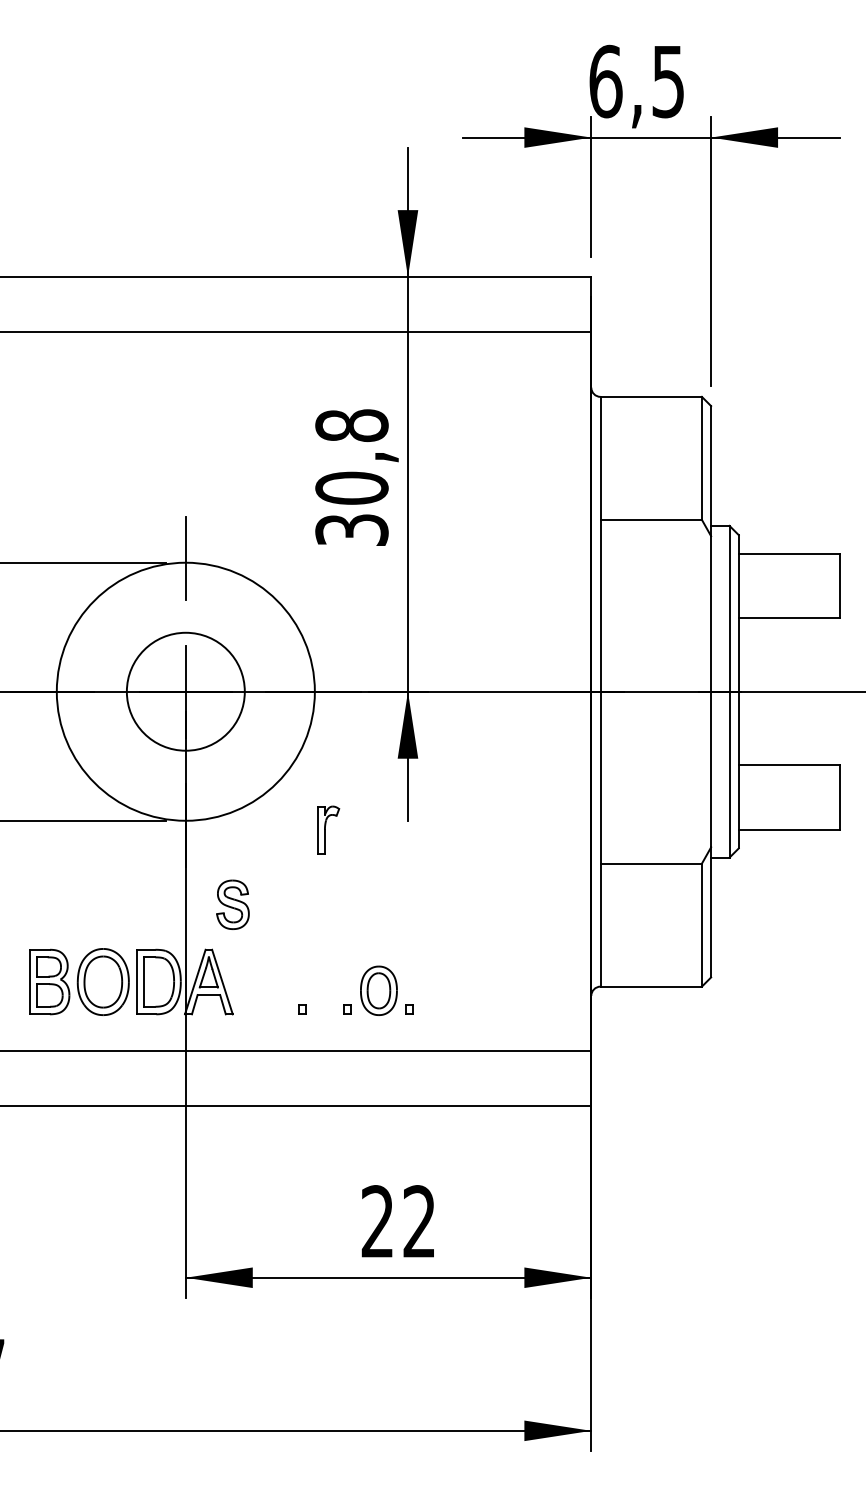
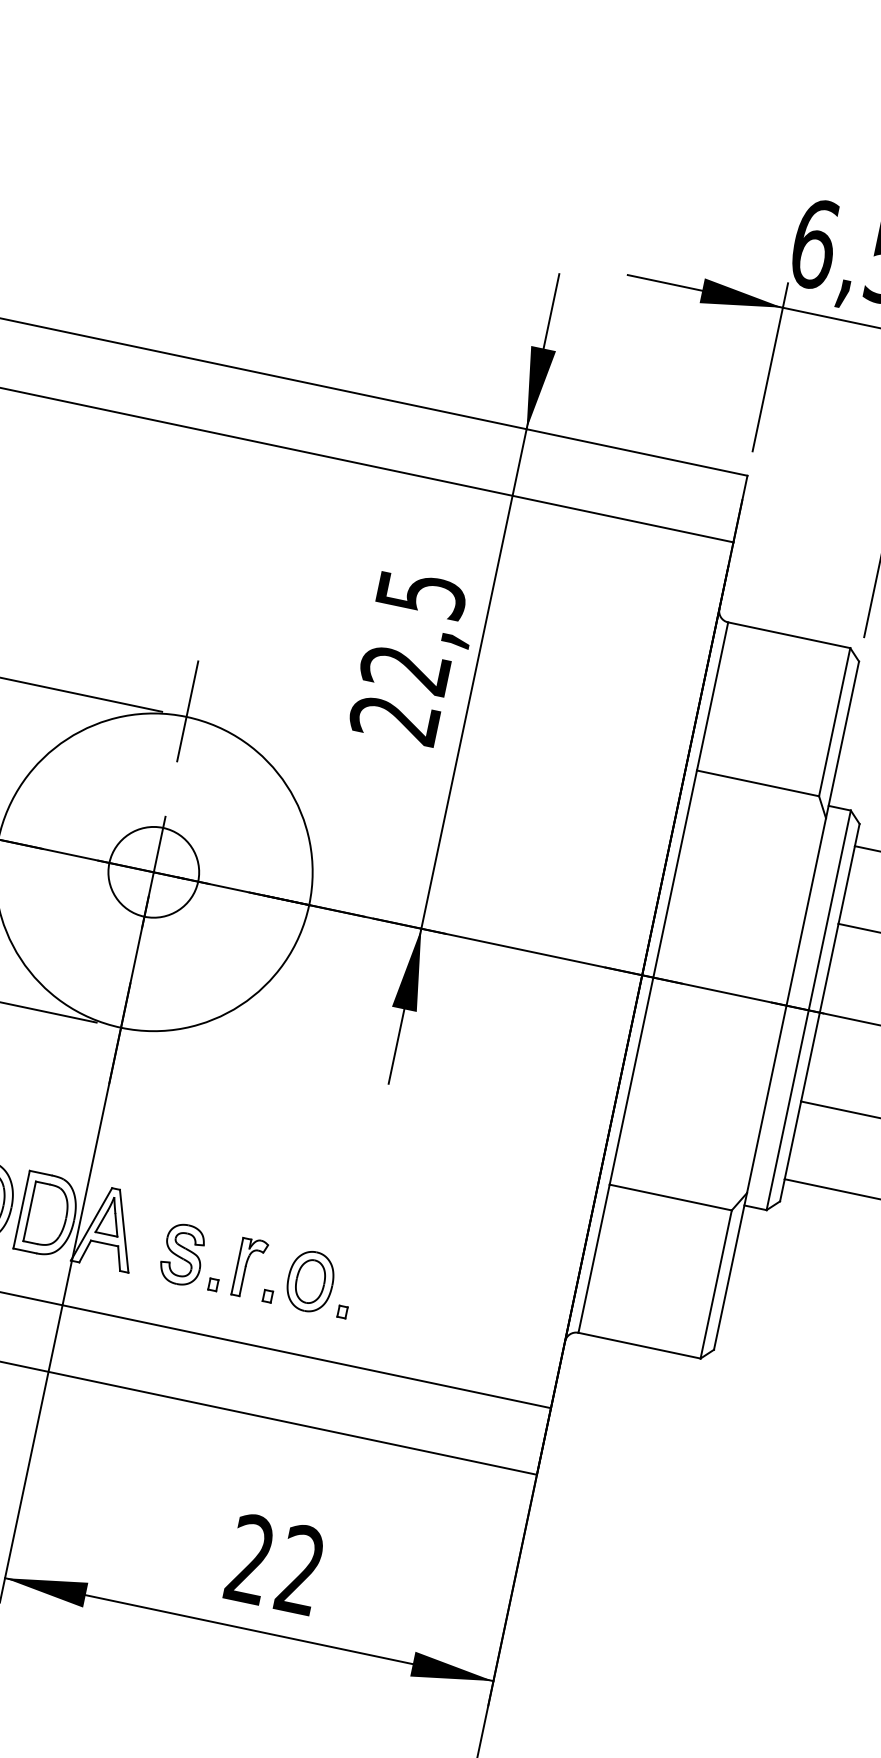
text: (351, 477) -> (407, 656), 30,8 -> 22,5
circle: (185, 691) -> (153, 871), size x0.62
part: (328, 829) -> (250, 1267), moved
part: (232, 904) -> (182, 1254), moved

